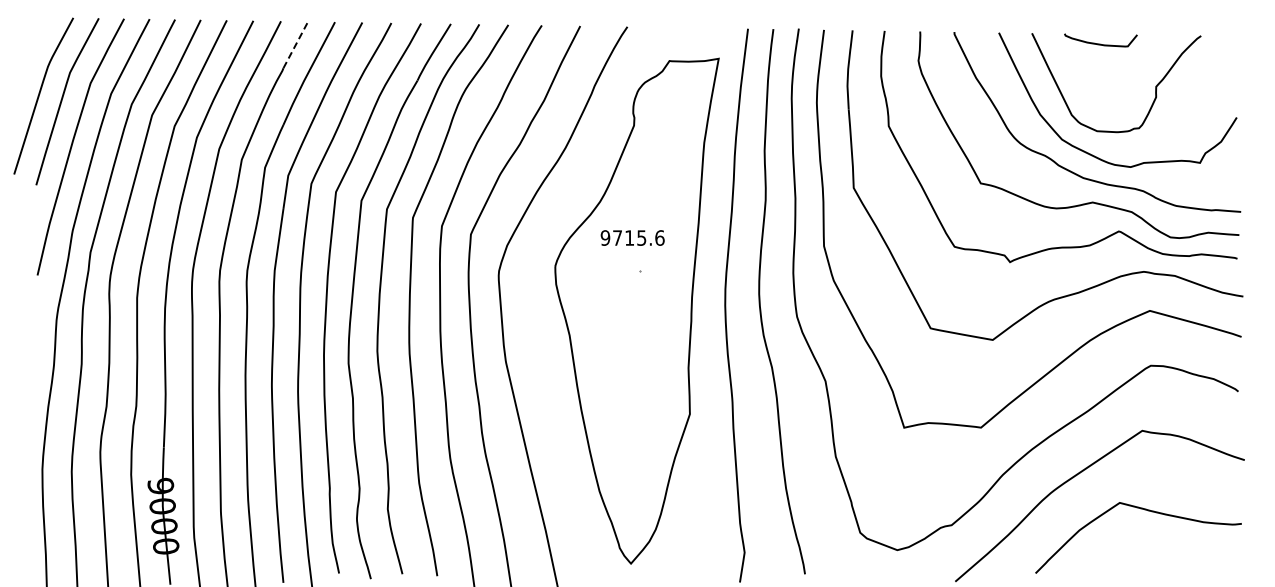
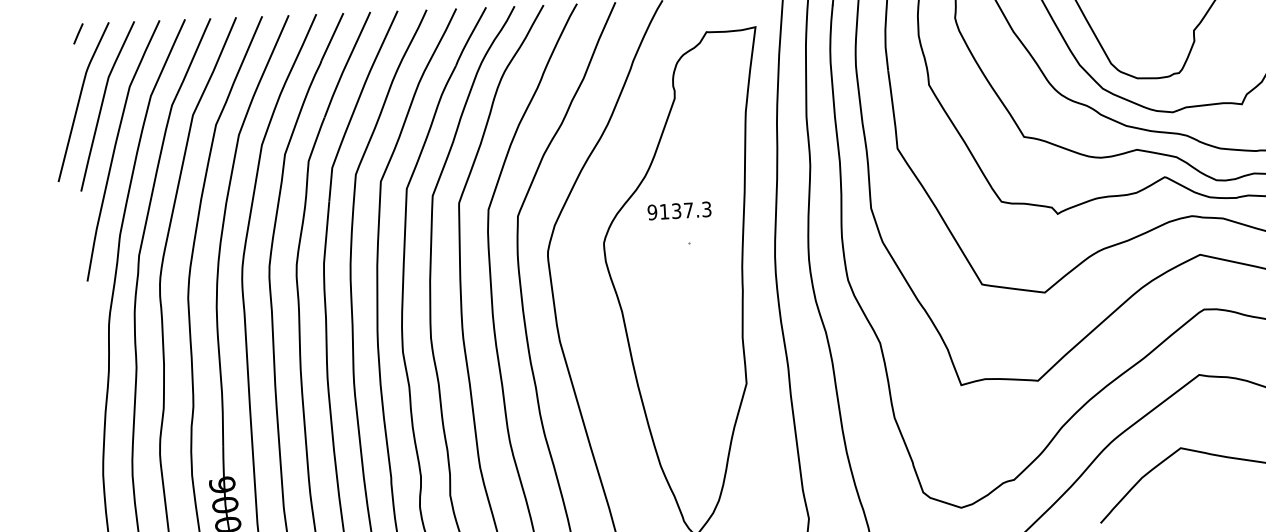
line: (41, 27) -> (77, 33), added
line: (295, 45) -> (332, 37), dashed -> solid
text: (638, 237) -> (685, 210), 9715.6 -> 9137.3

